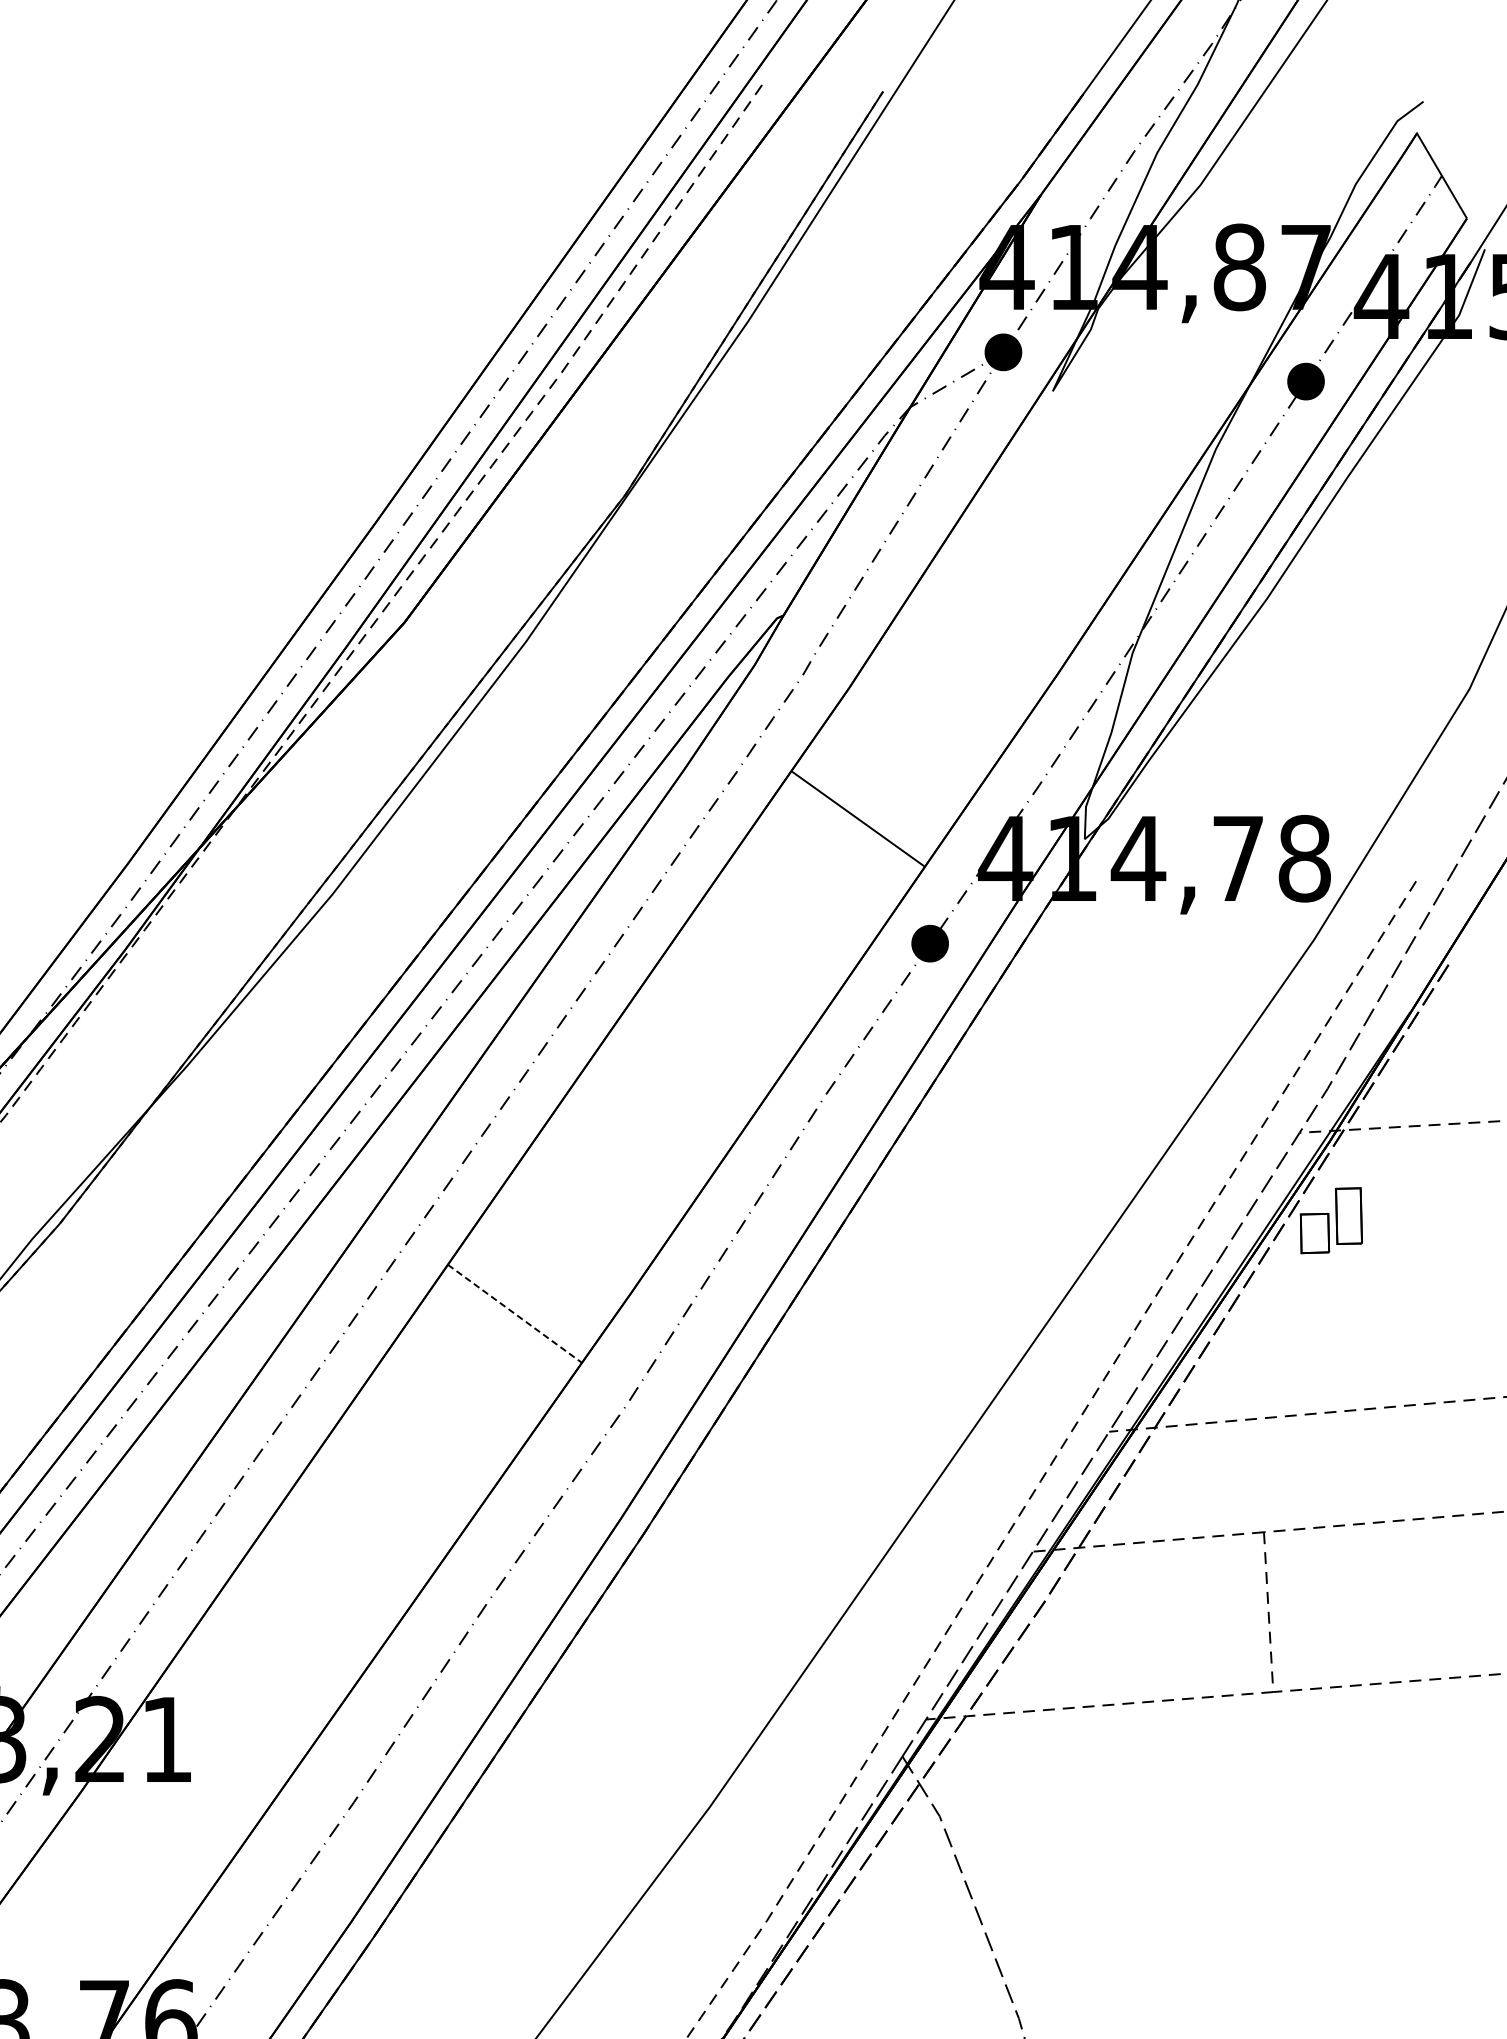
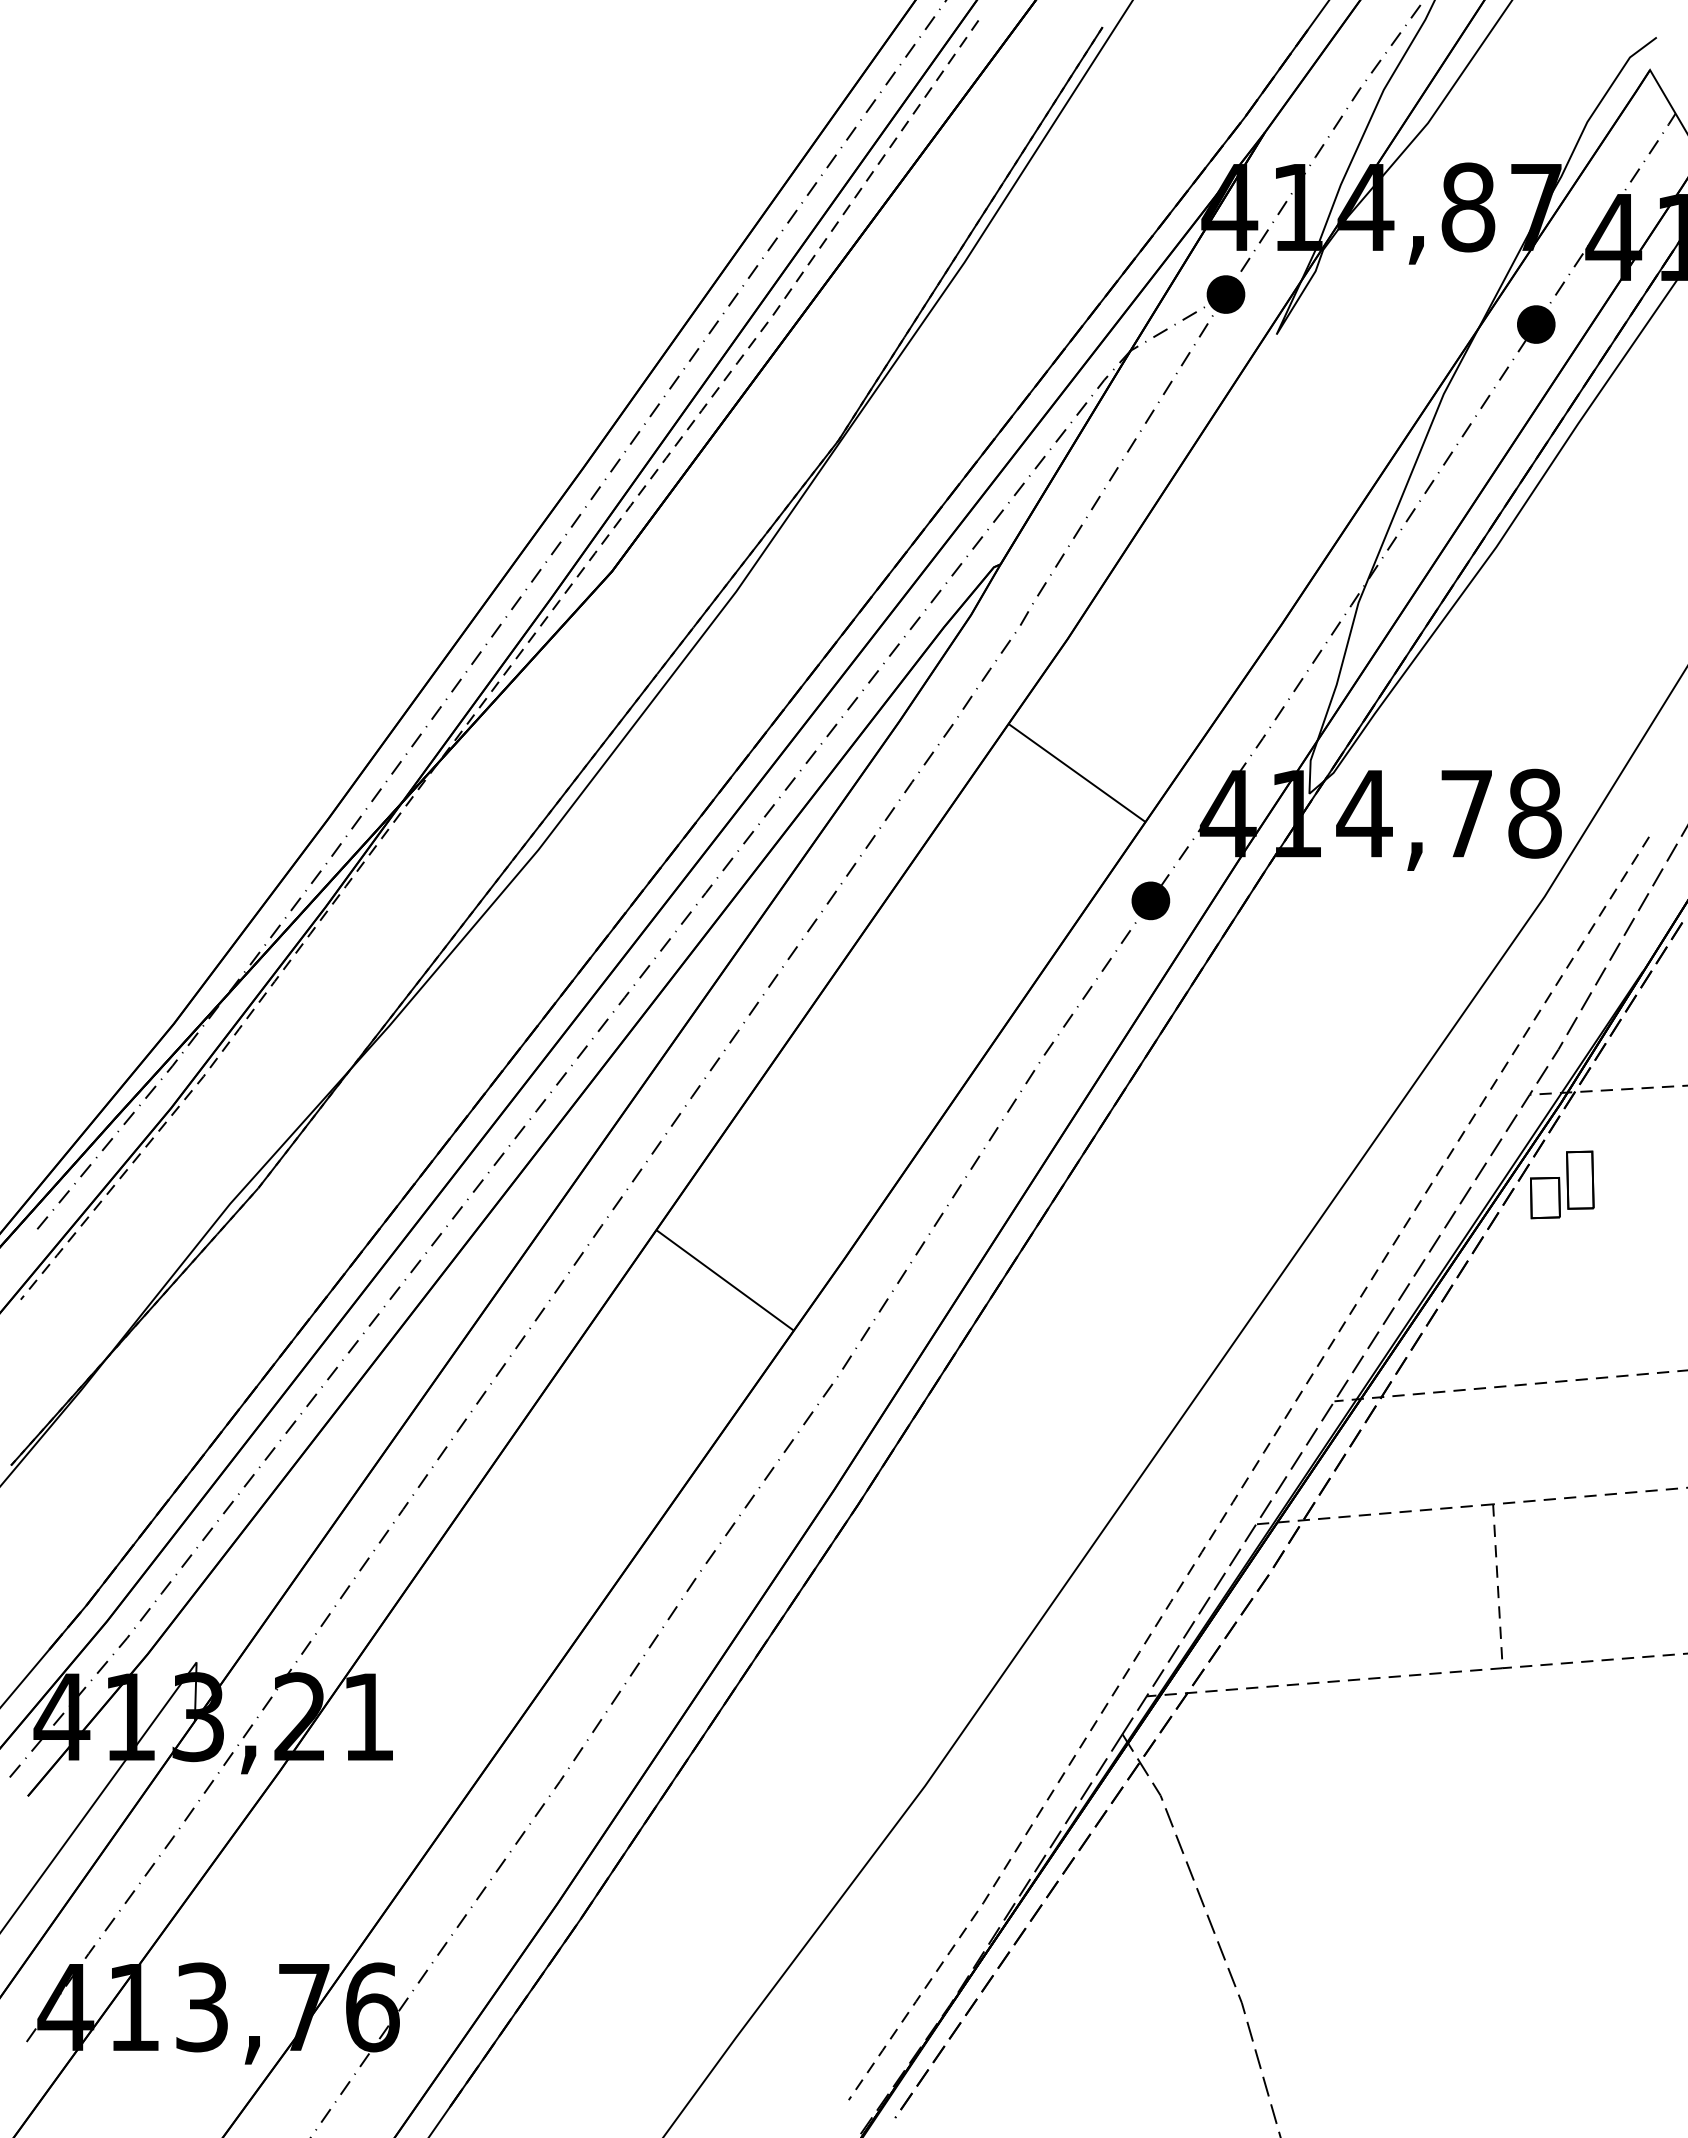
line: (515, 1313) -> (725, 1280), dashed -> solid

